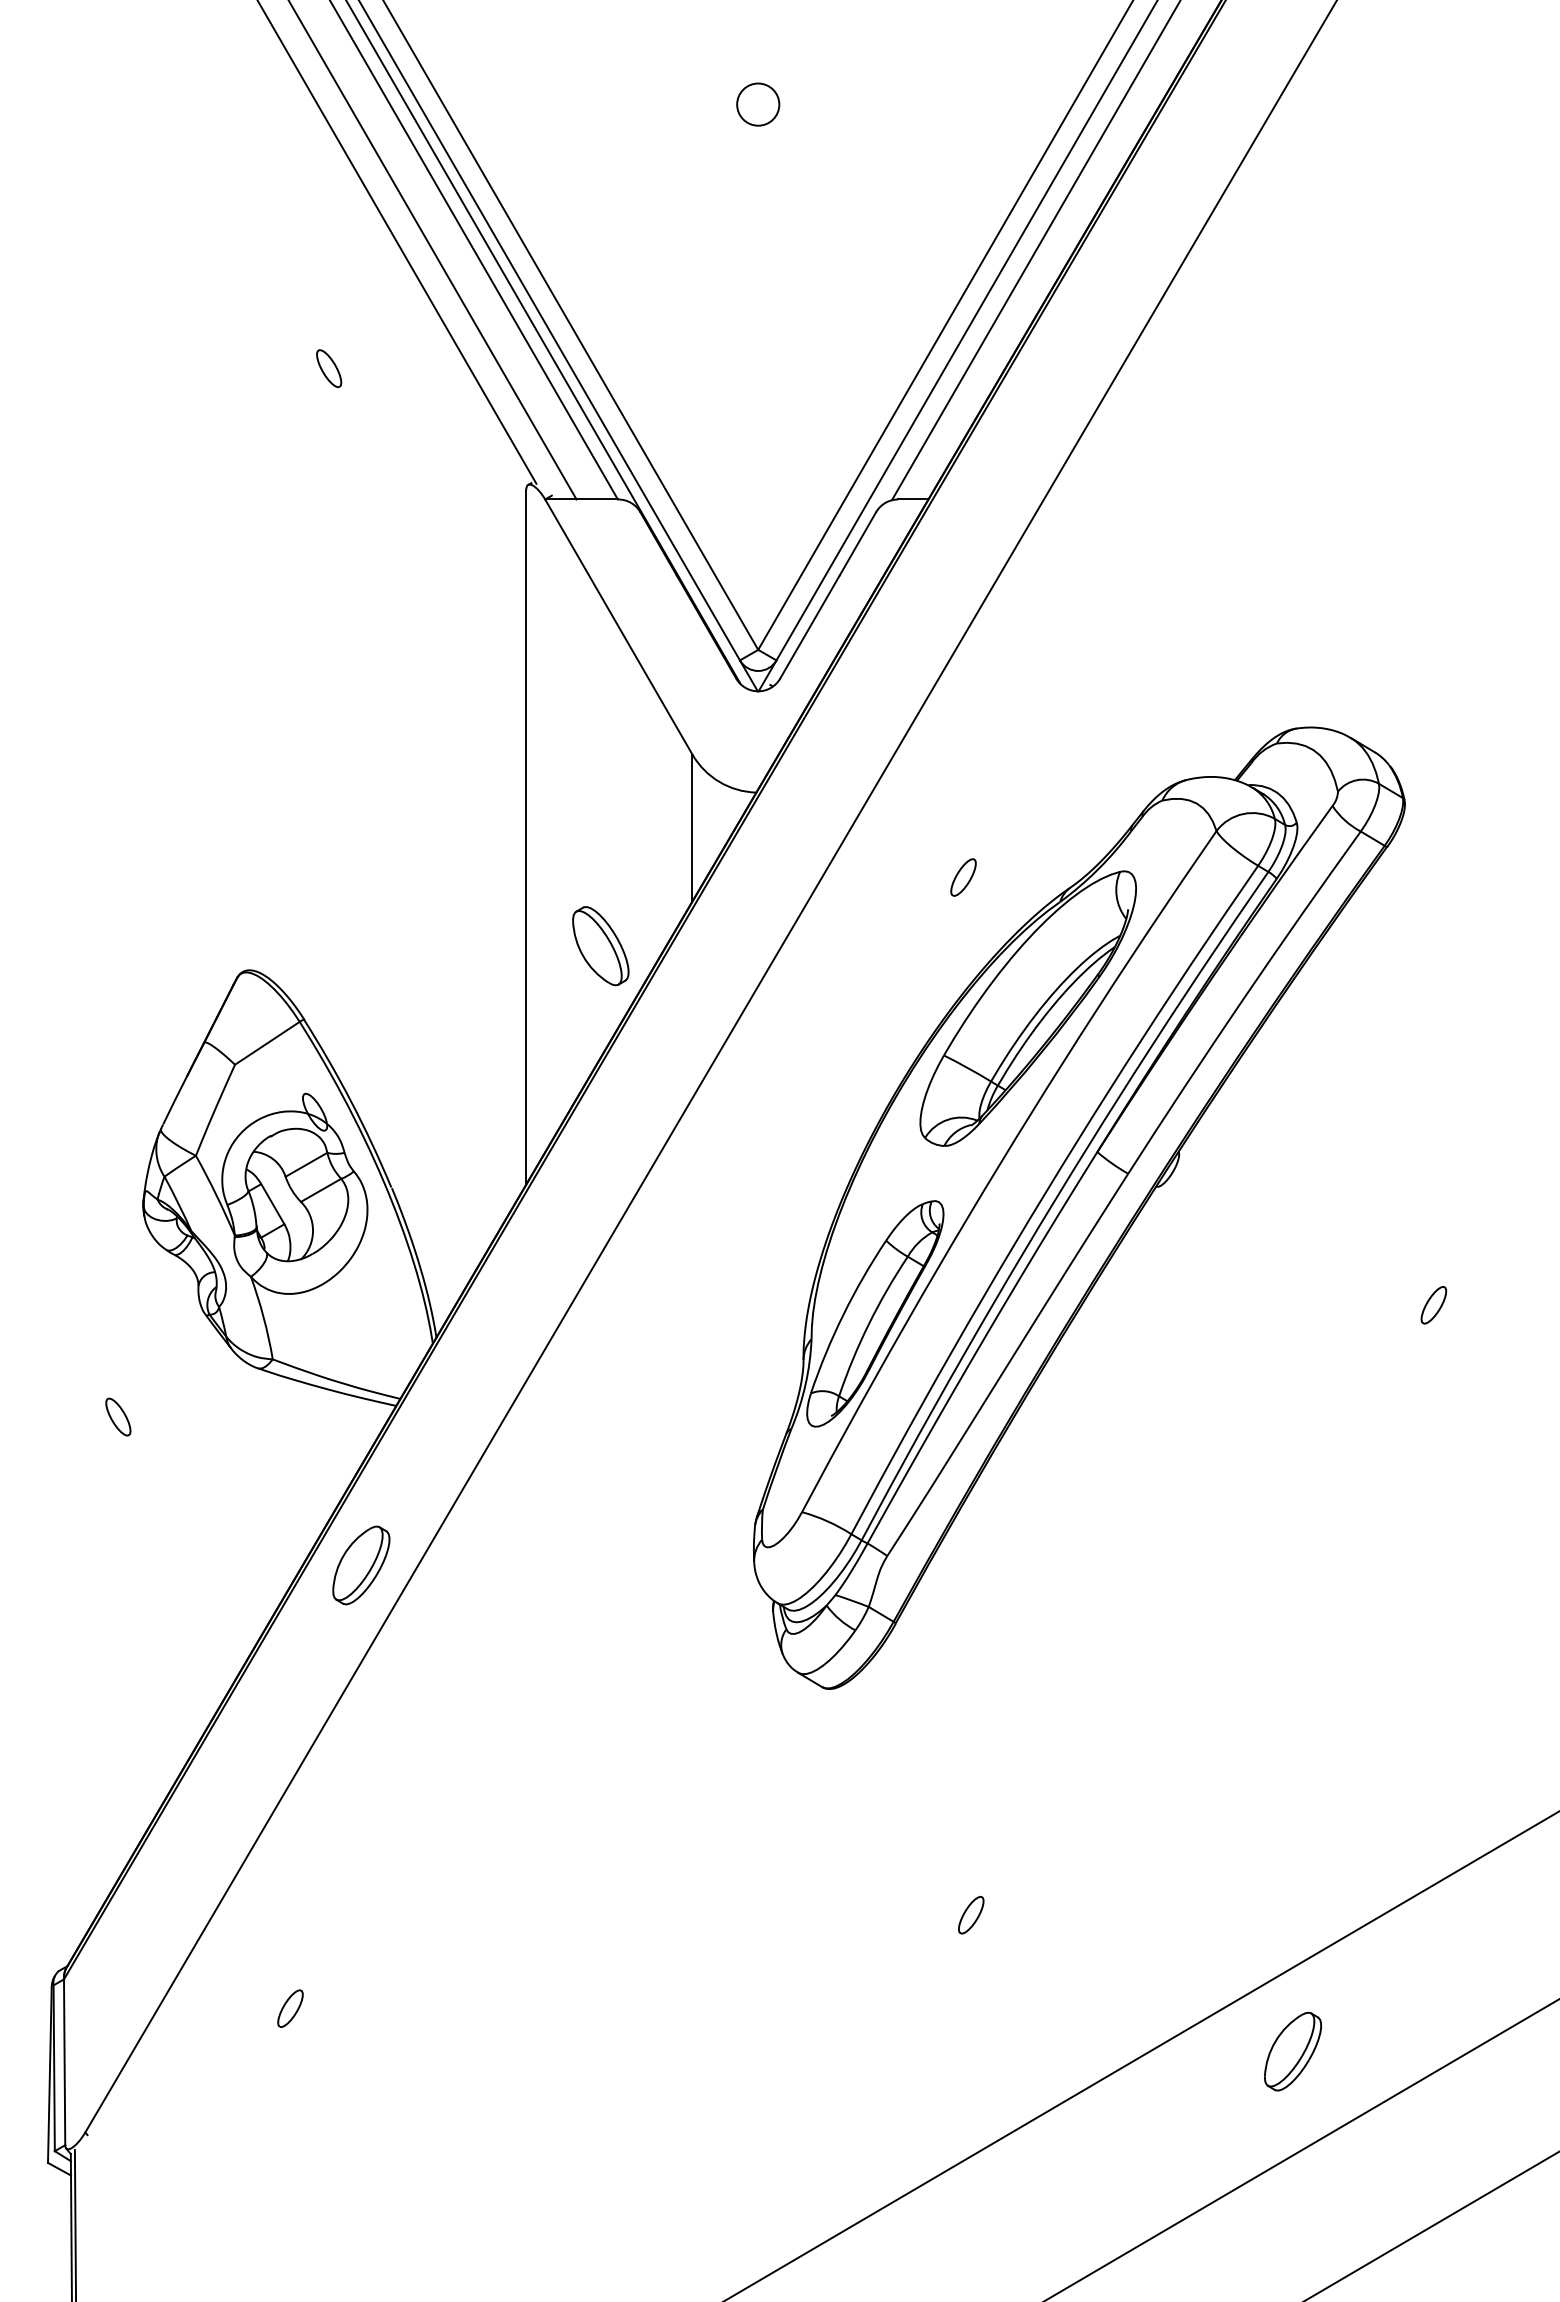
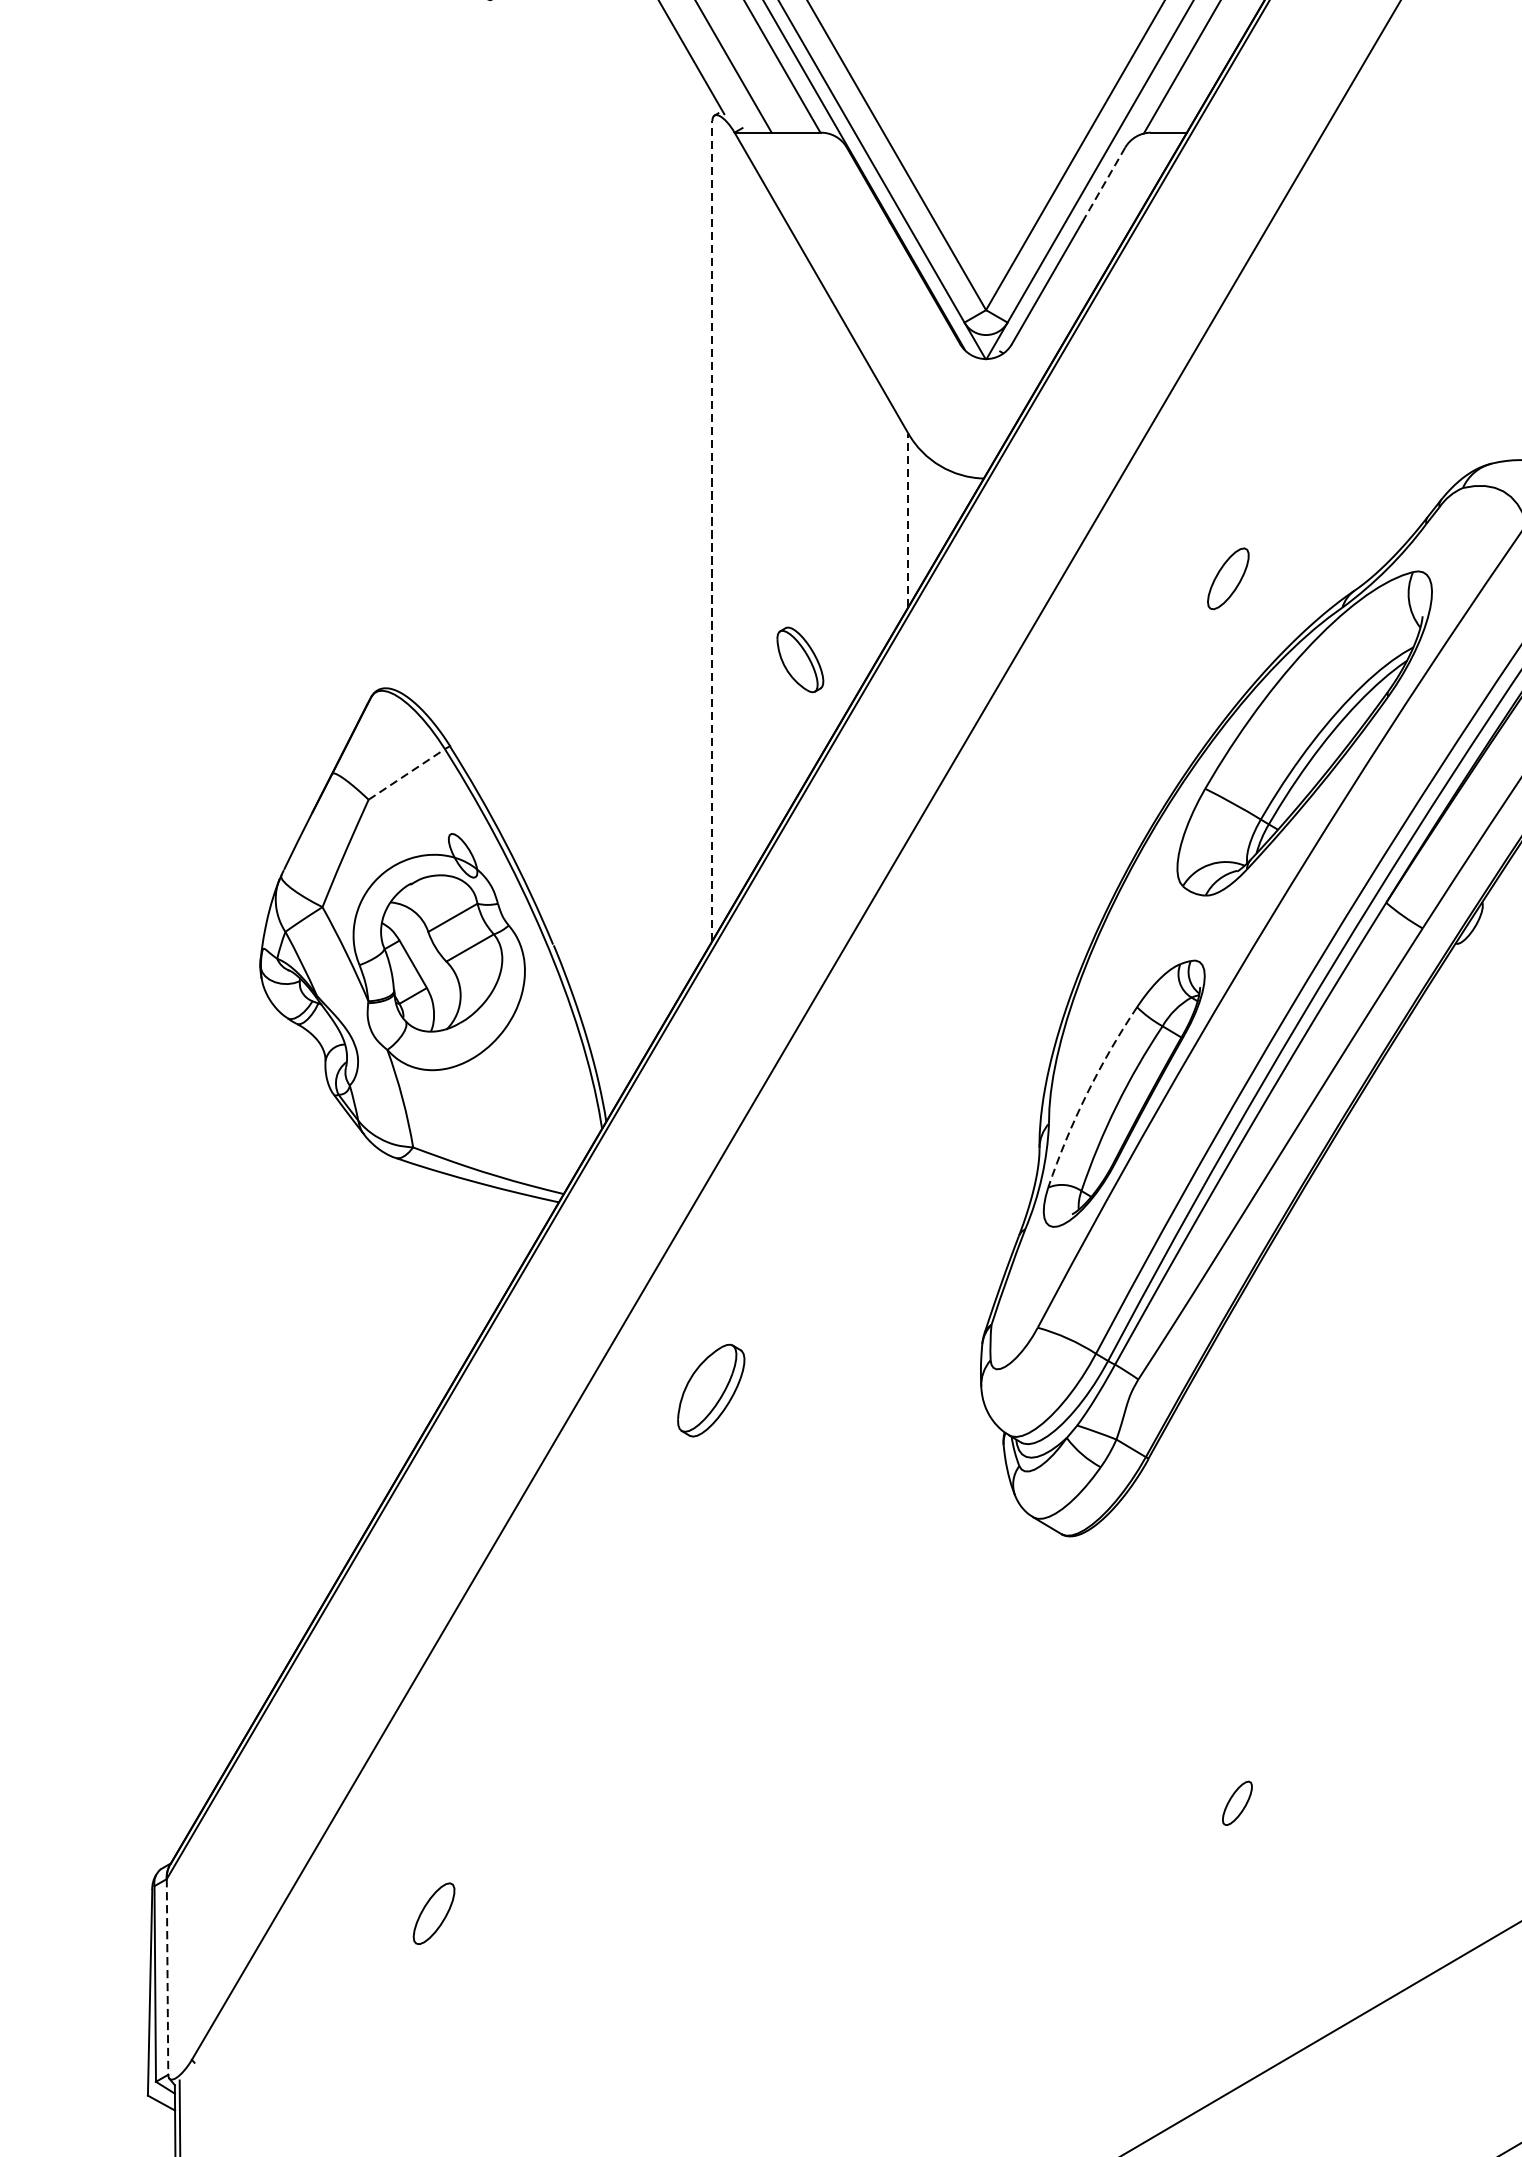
line: (858, 543) -> (1104, 184), solid -> dashed
line: (692, 827) -> (908, 519), solid -> dashed
line: (526, 836) -> (712, 530), solid -> dashed
part: (963, 877) -> (1228, 578), size x1.4
part: (600, 946) -> (799, 660), size x0.7
line: (267, 1043) -> (406, 774), solid -> dashed
arc: (843, 1314) -> (1086, 1094), solid -> dashed
part: (118, 1416) -> (231, 1214), removed
part: (361, 1565) -> (711, 1390), moved
part: (290, 2008) -> (434, 1913), size x1.4
line: (64, 2062) -> (167, 1977), solid -> dashed

